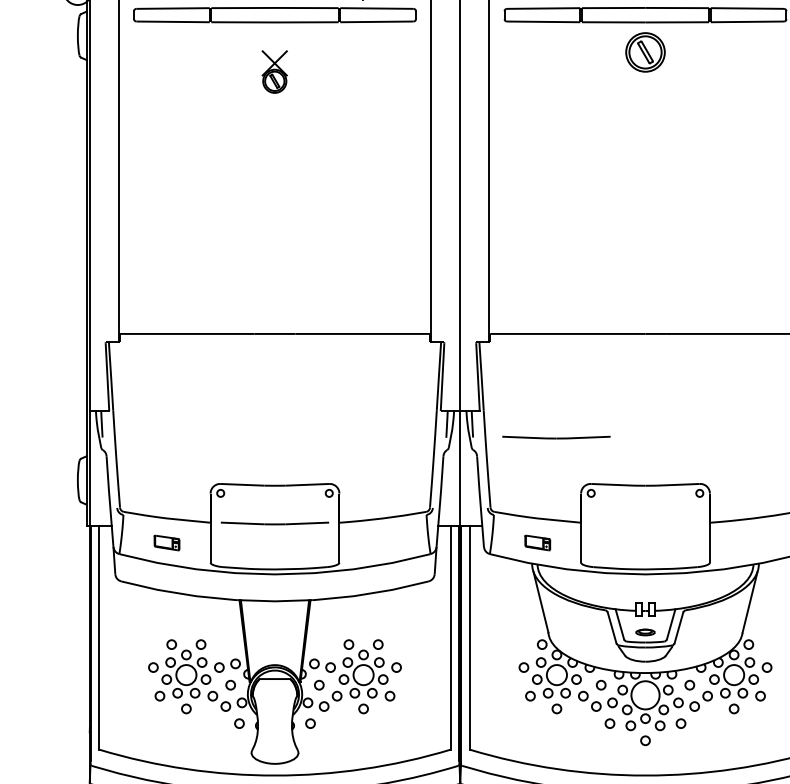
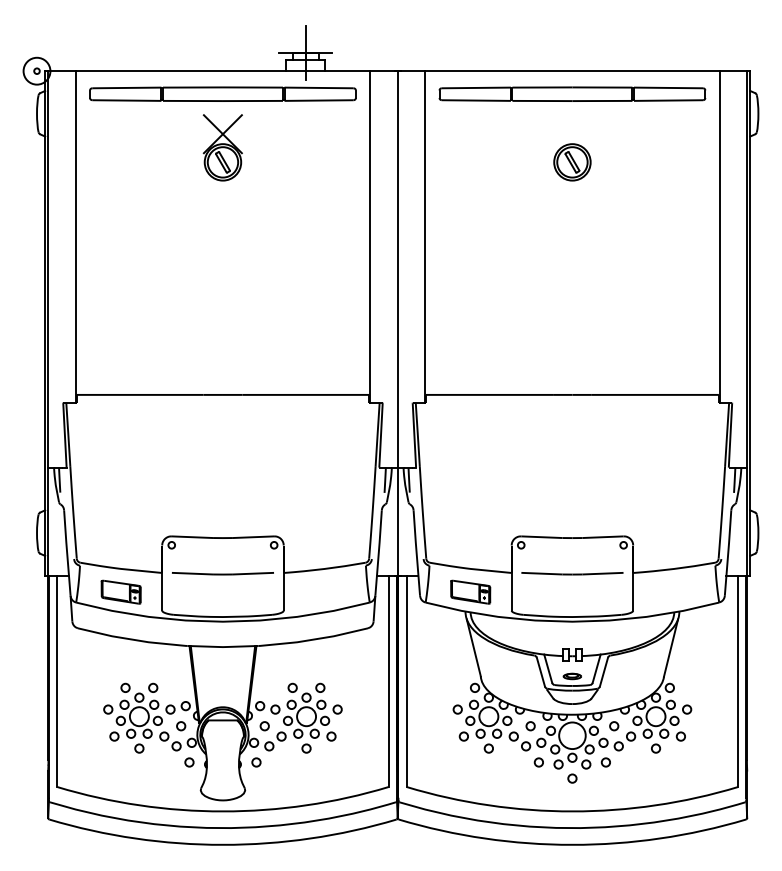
part: (645, 52) -> (572, 162), moved
part: (274, 71) -> (222, 147), size x1.67
line: (556, 437) -> (572, 573), moved
part: (166, 542) -> (120, 591), size x1.67
part: (537, 542) -> (470, 591), size x1.67

